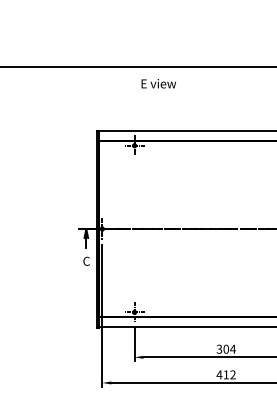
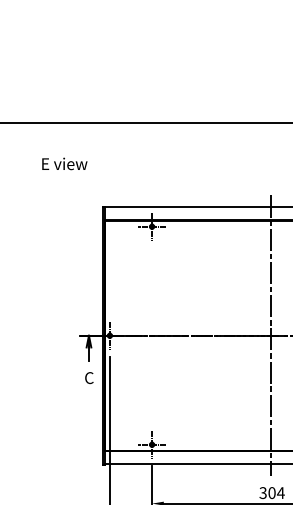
text: (158, 83) -> (64, 163), moved
line: (225, 228) -> (271, 335), added

